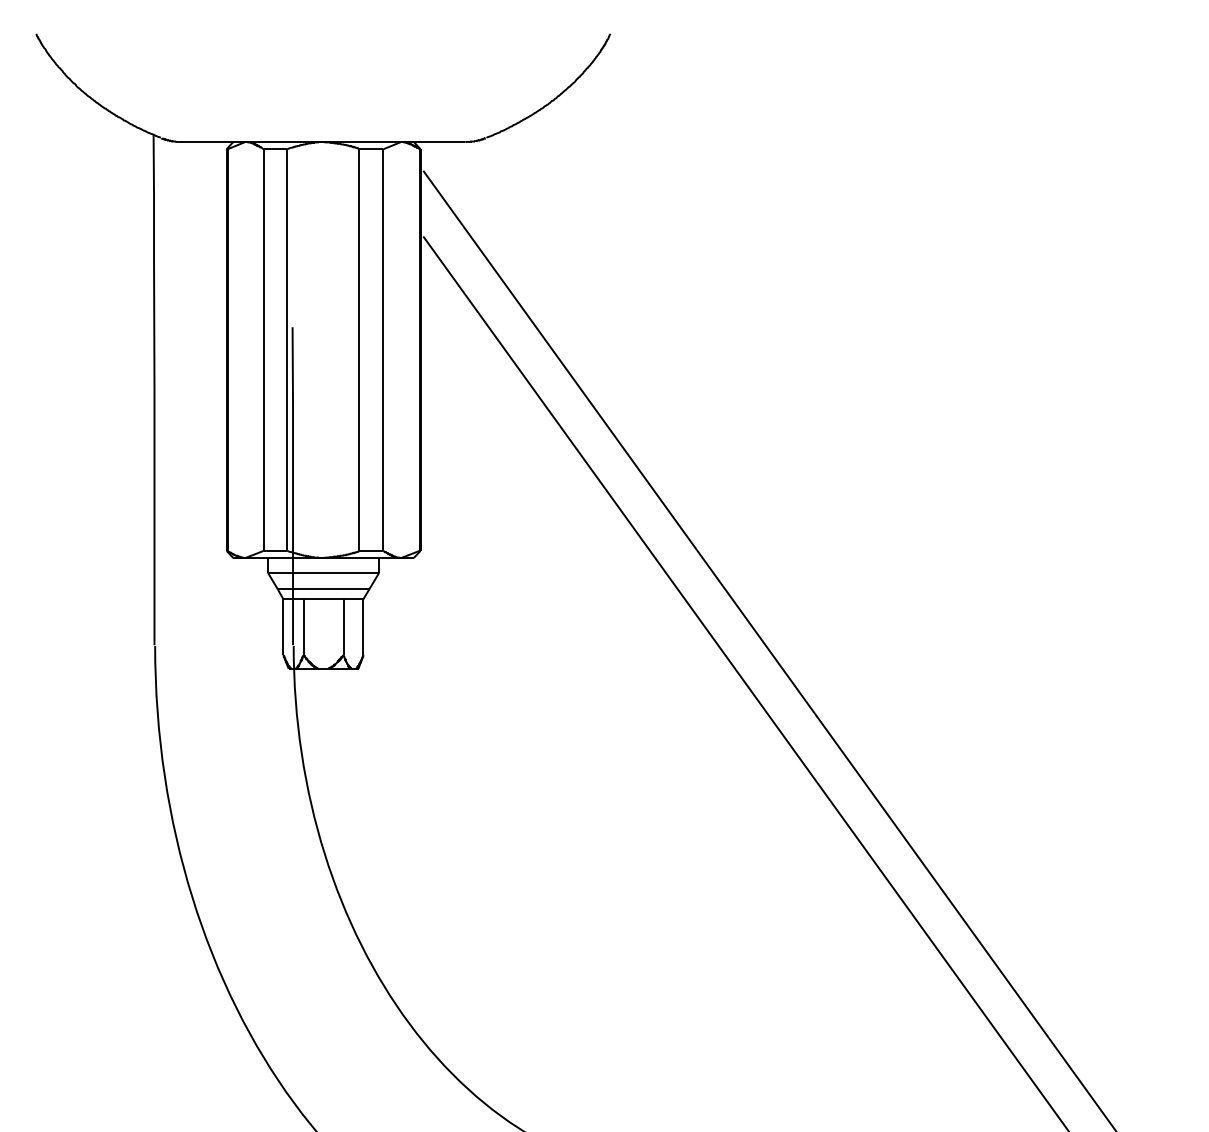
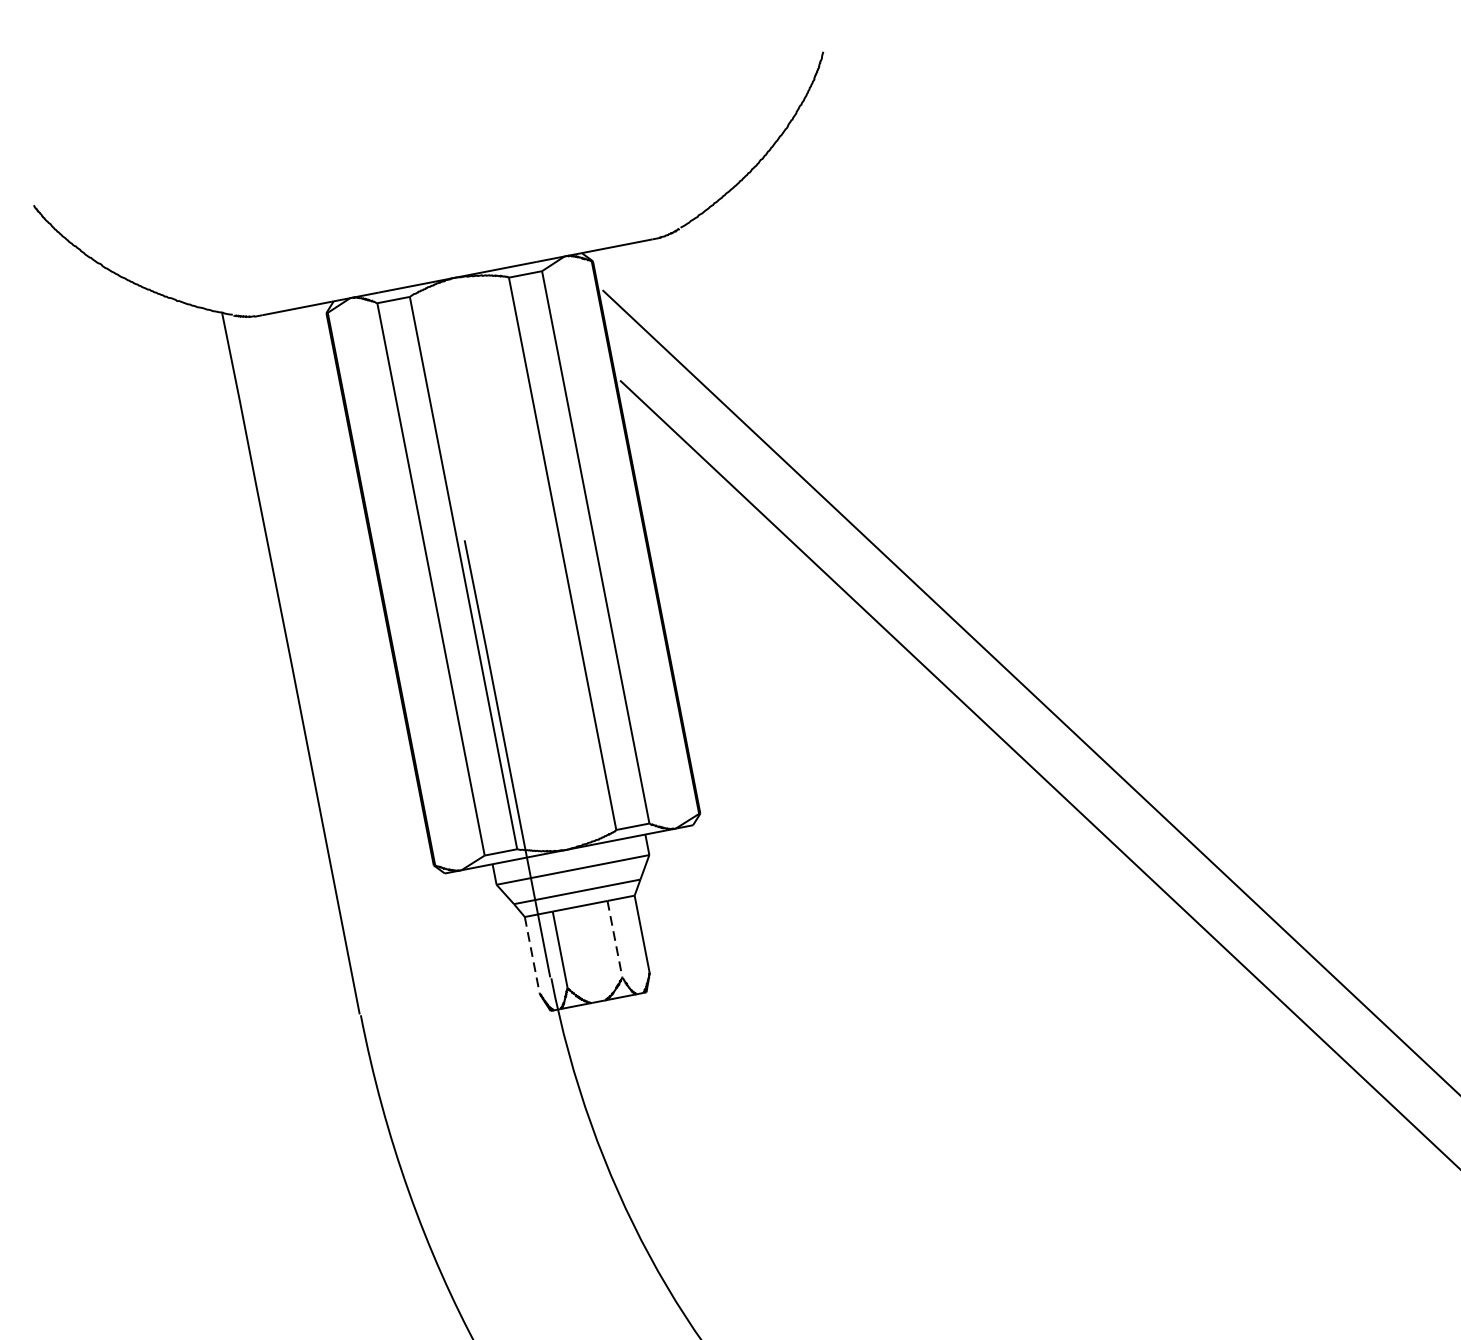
line: (283, 627) -> (532, 955), solid -> dashed
line: (343, 627) -> (614, 939), solid -> dashed

